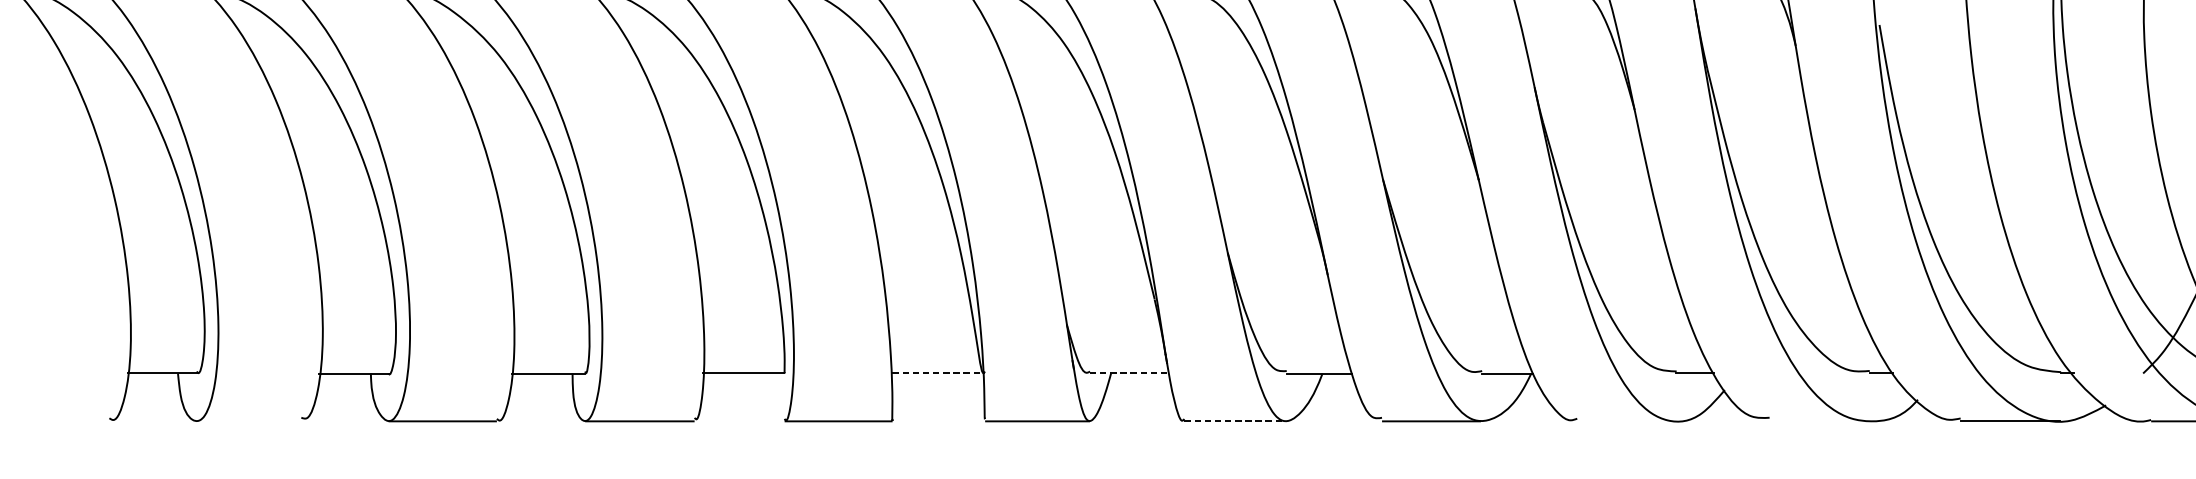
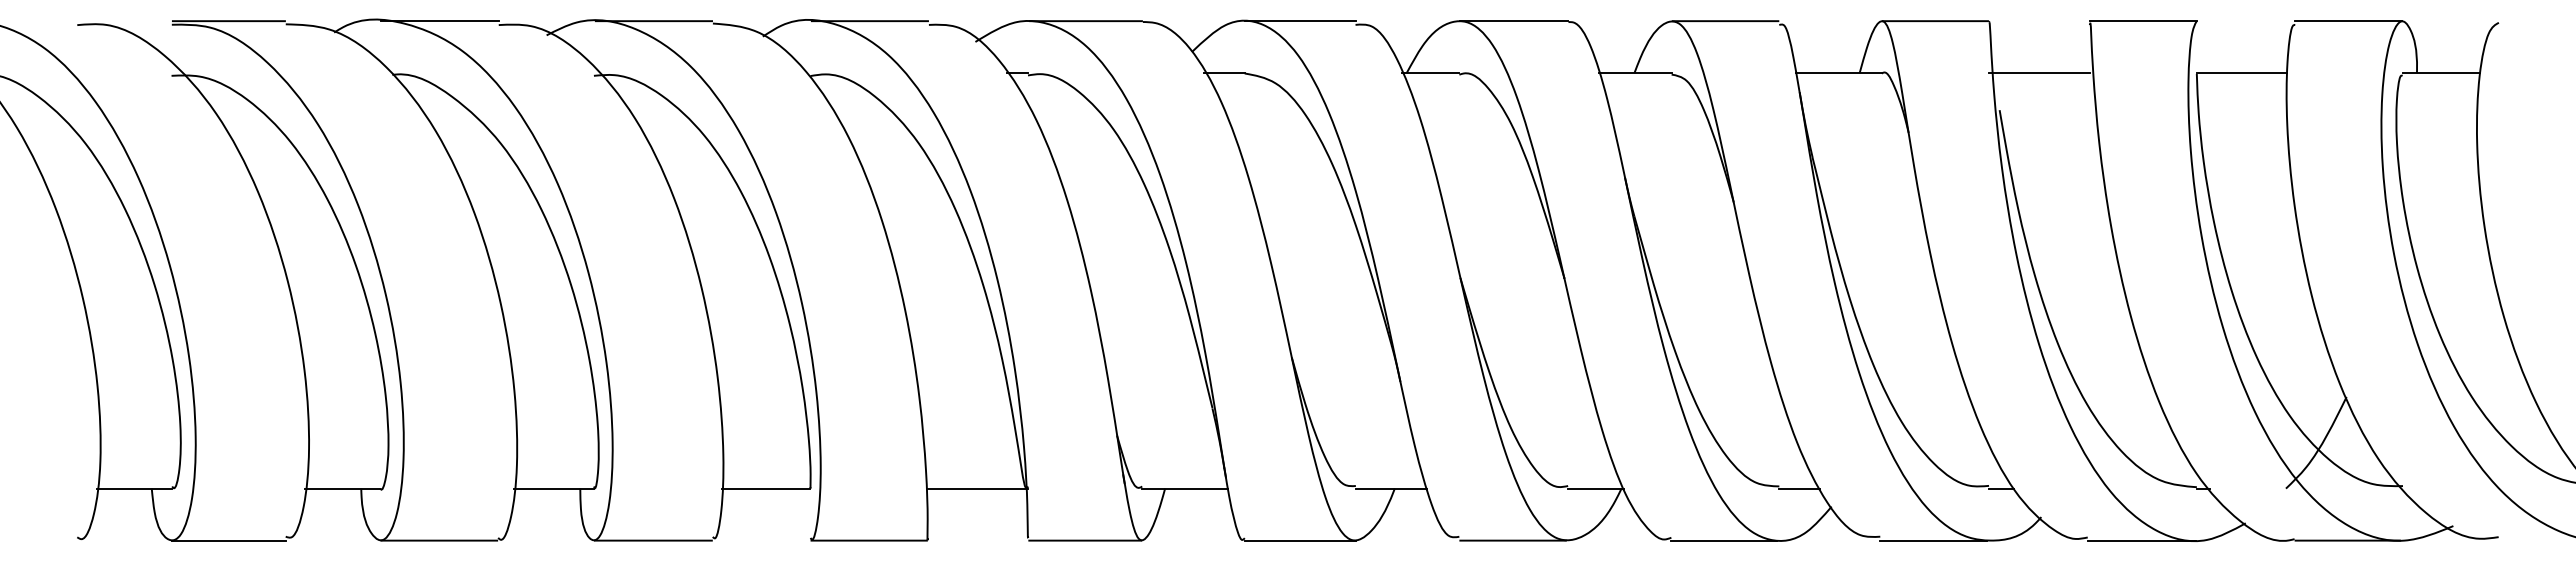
line: (939, 373) -> (978, 488), dashed -> solid
line: (1129, 373) -> (1185, 488), dashed -> solid
line: (248, 421) -> (228, 540), added
line: (1235, 421) -> (1300, 540), dashed -> solid
line: (1626, 421) -> (1724, 540), added
line: (1818, 421) -> (1933, 540), added

